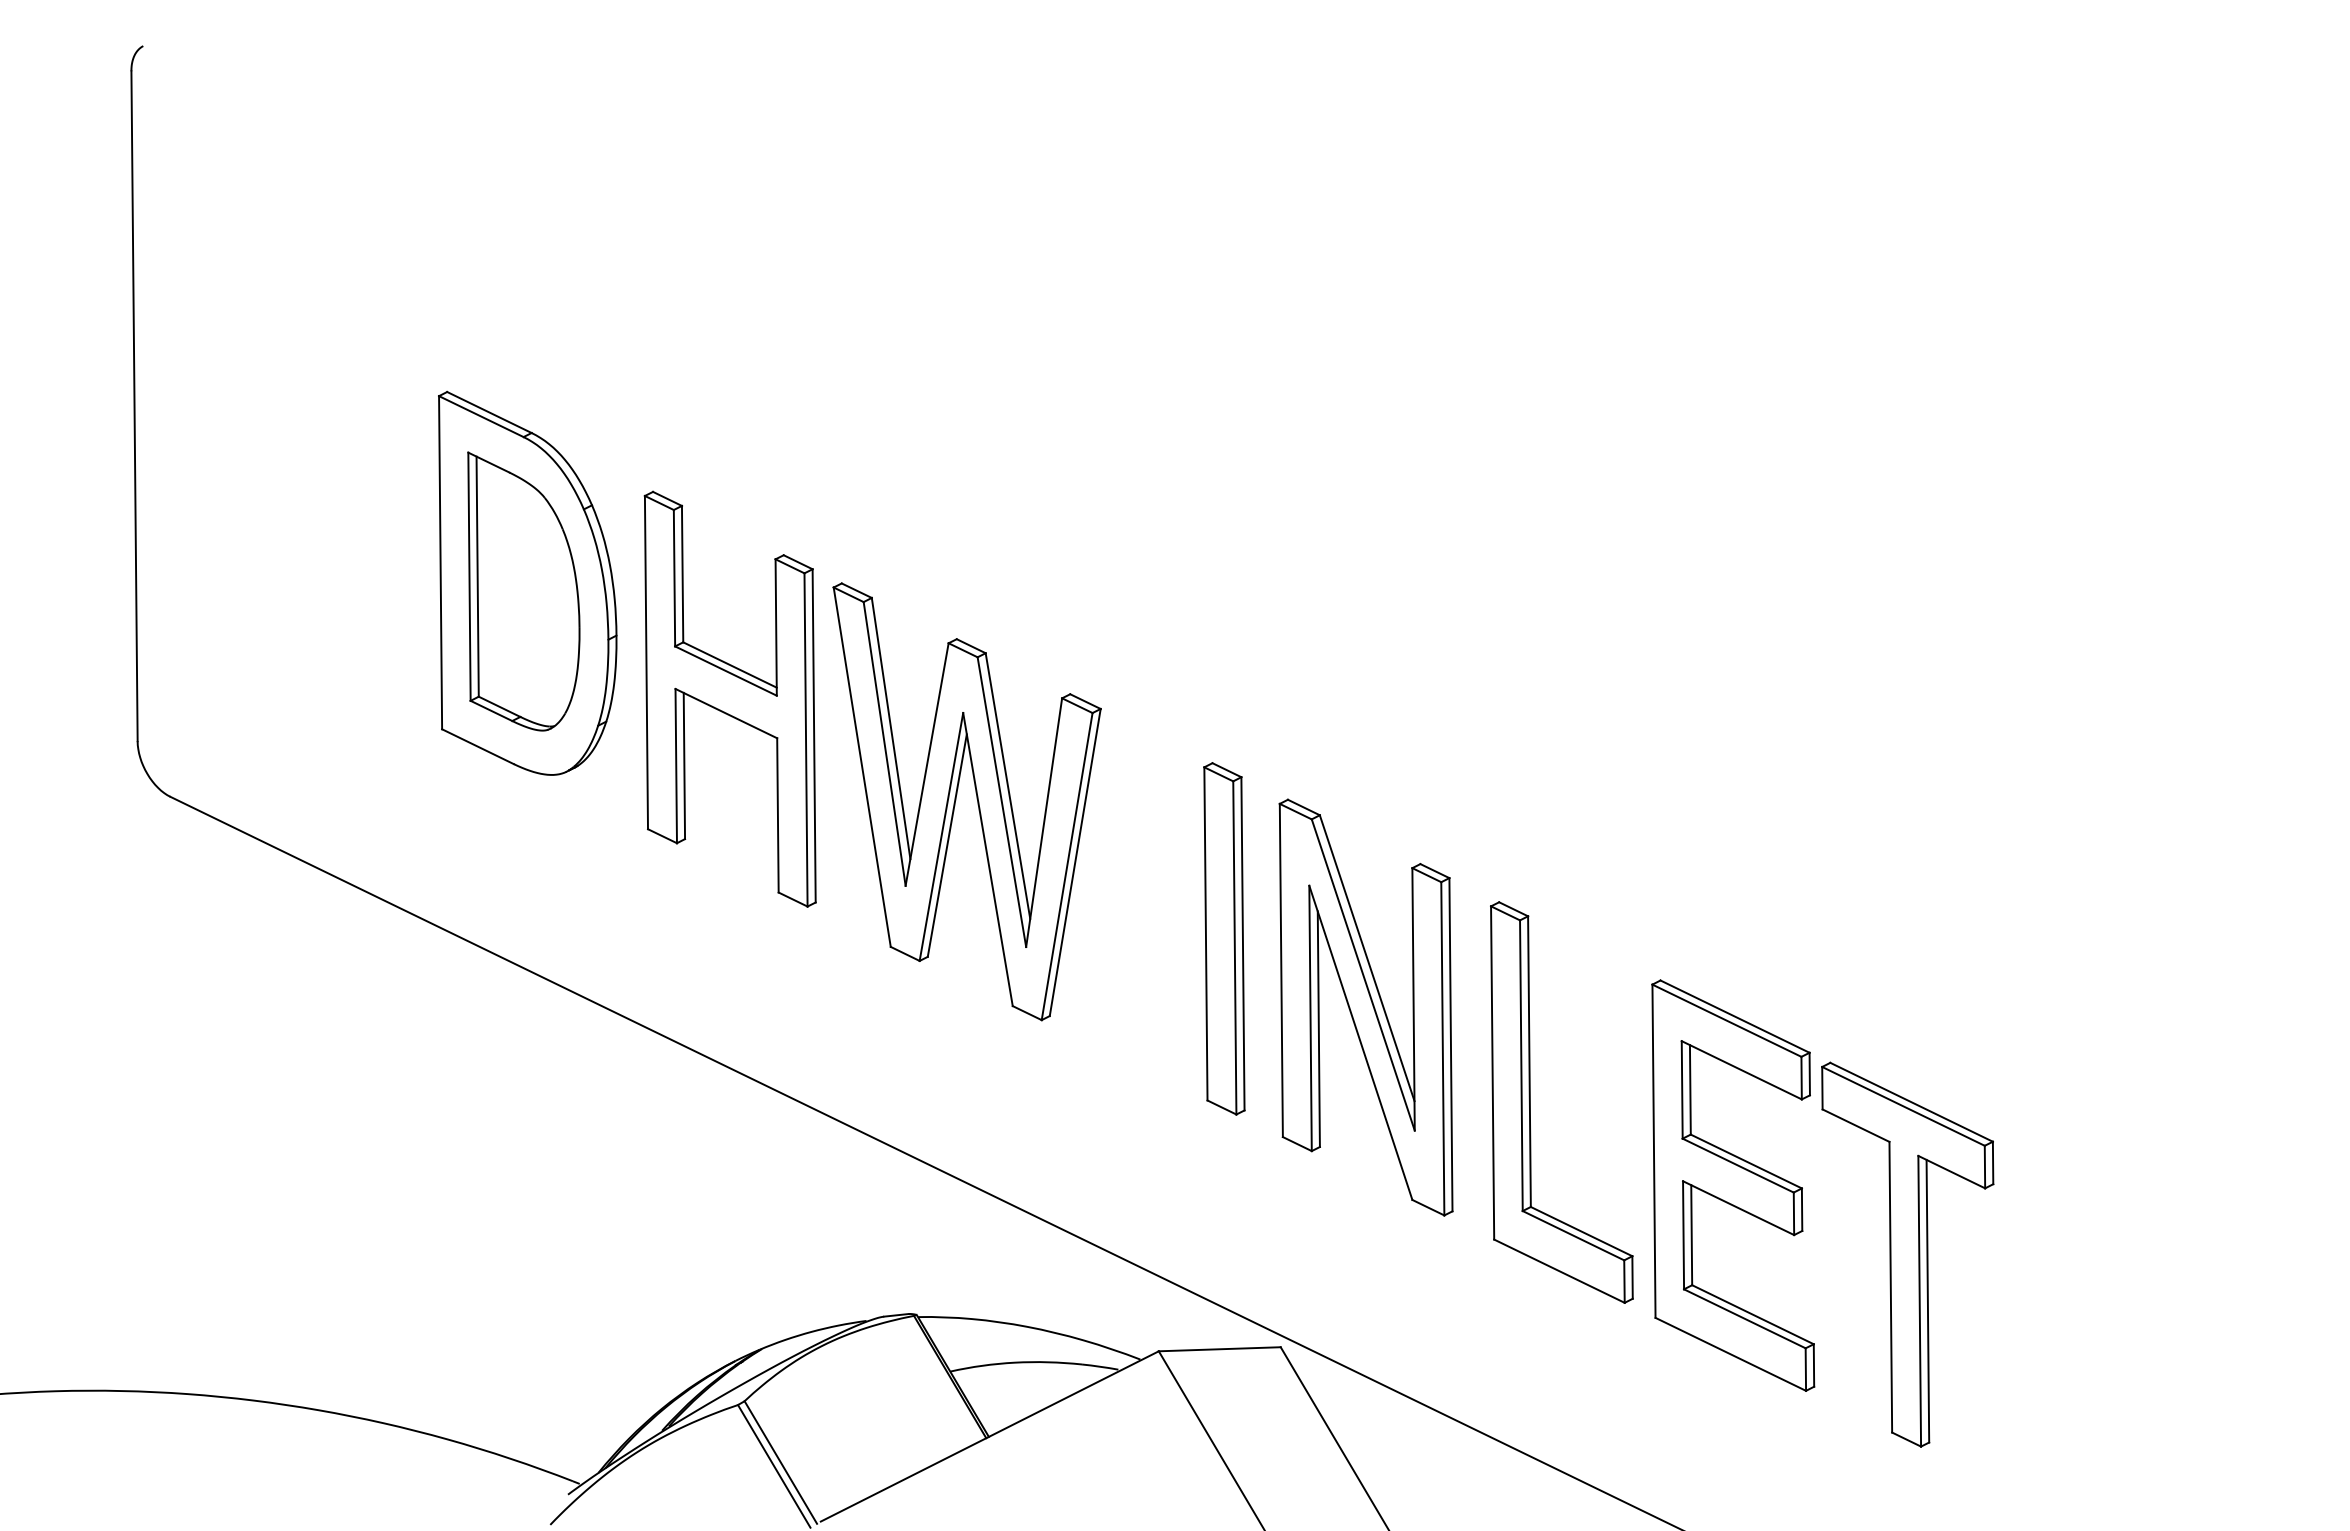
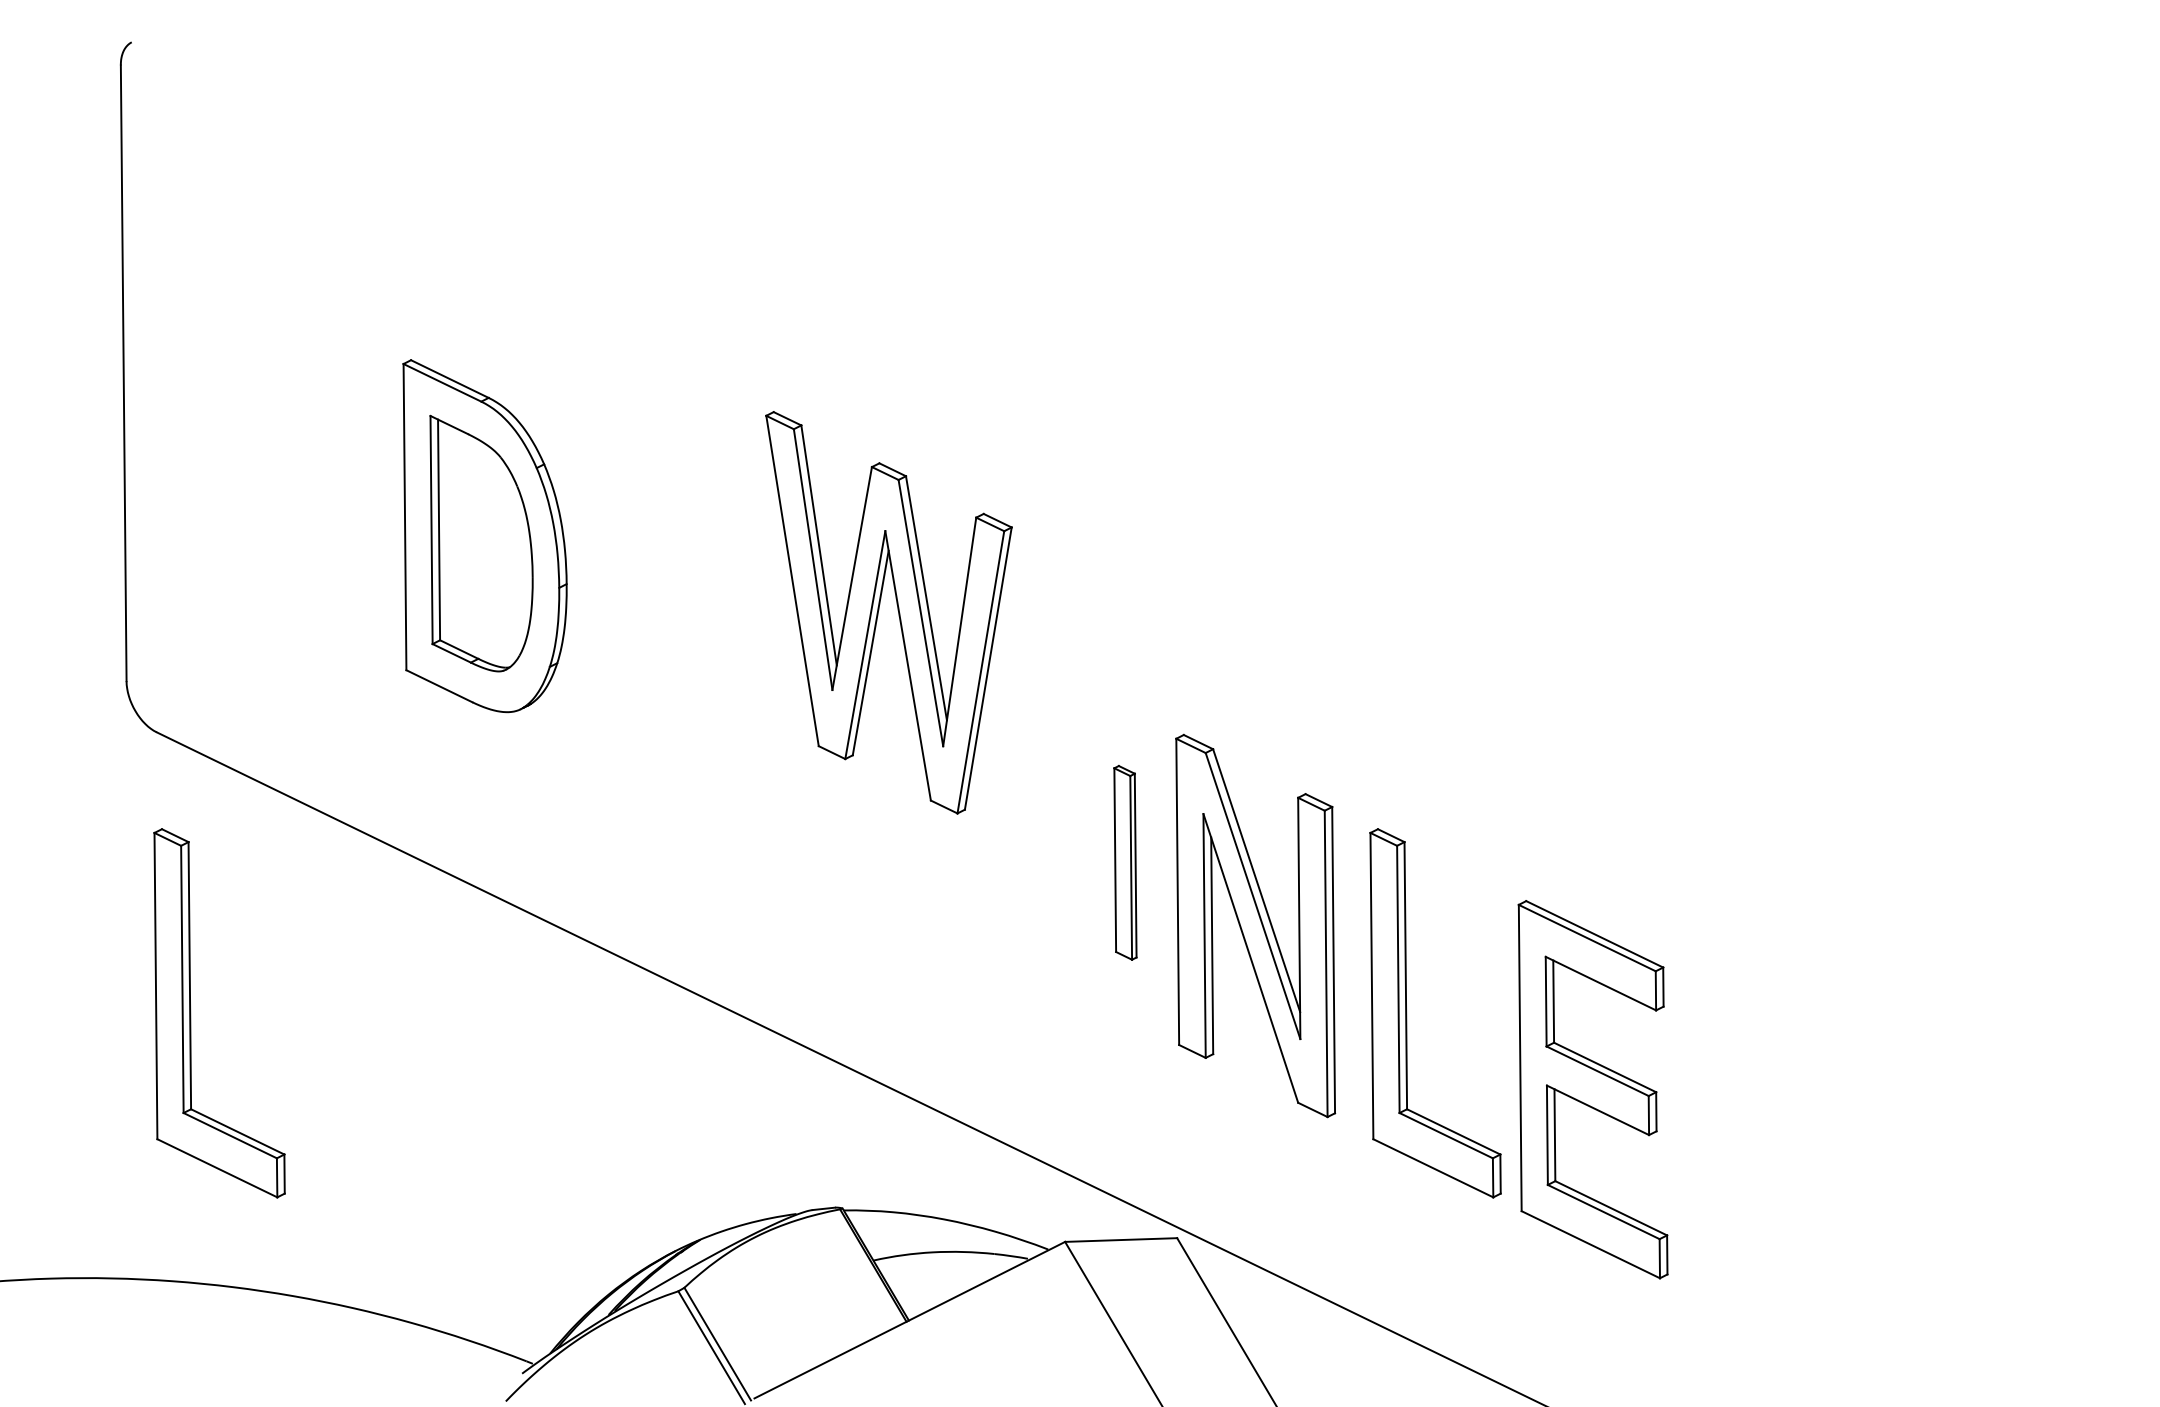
part: (729, 698) -> (670, 641), removed
part: (956, 800) -> (879, 611), moved
part: (1224, 938) -> (1125, 862), size x0.6
part: (207, 1102) -> (190, 1013), added
part: (1907, 1254) -> (1753, 1152), removed

